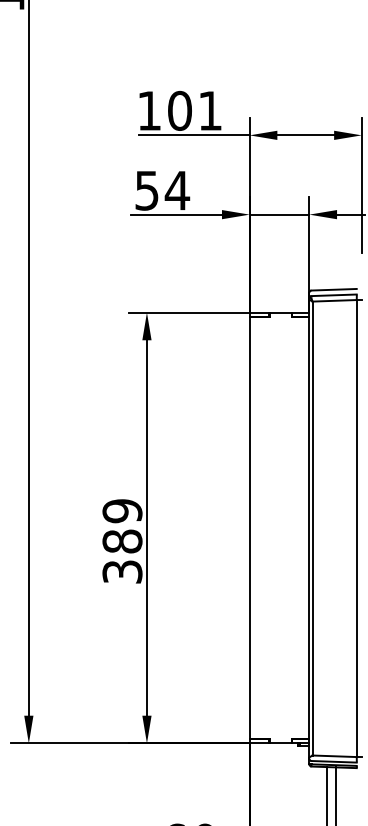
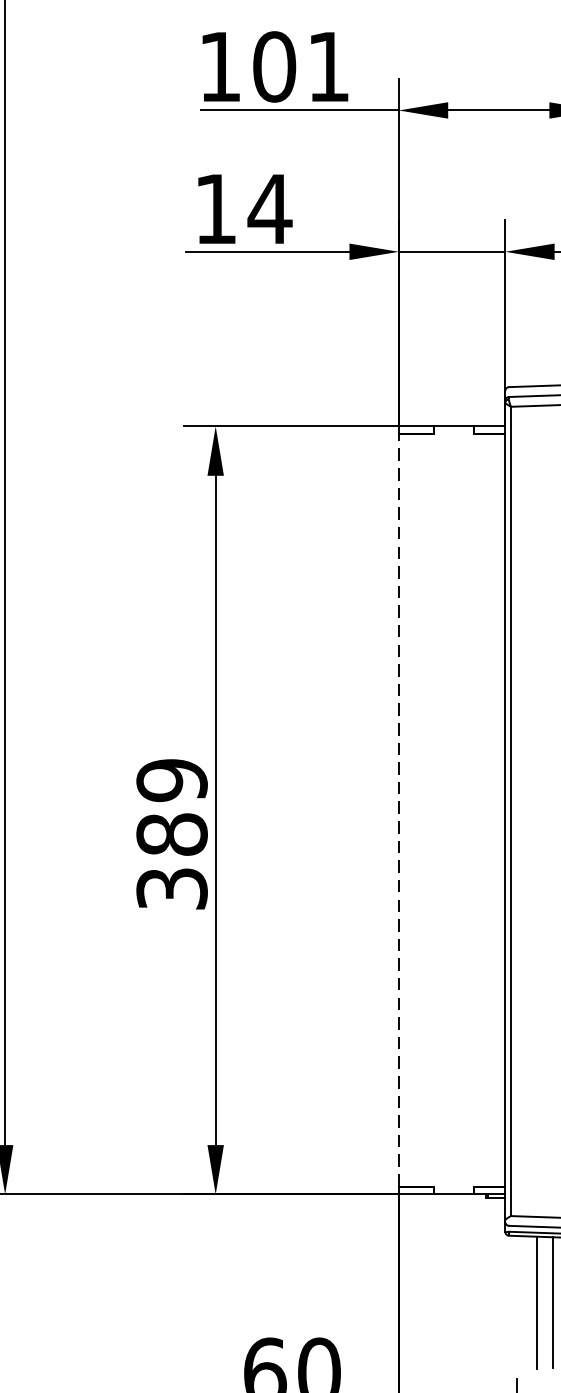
text: (146, 190) -> (214, 208), 54 -> 14
line: (249, 528) -> (398, 811), solid -> dashed

